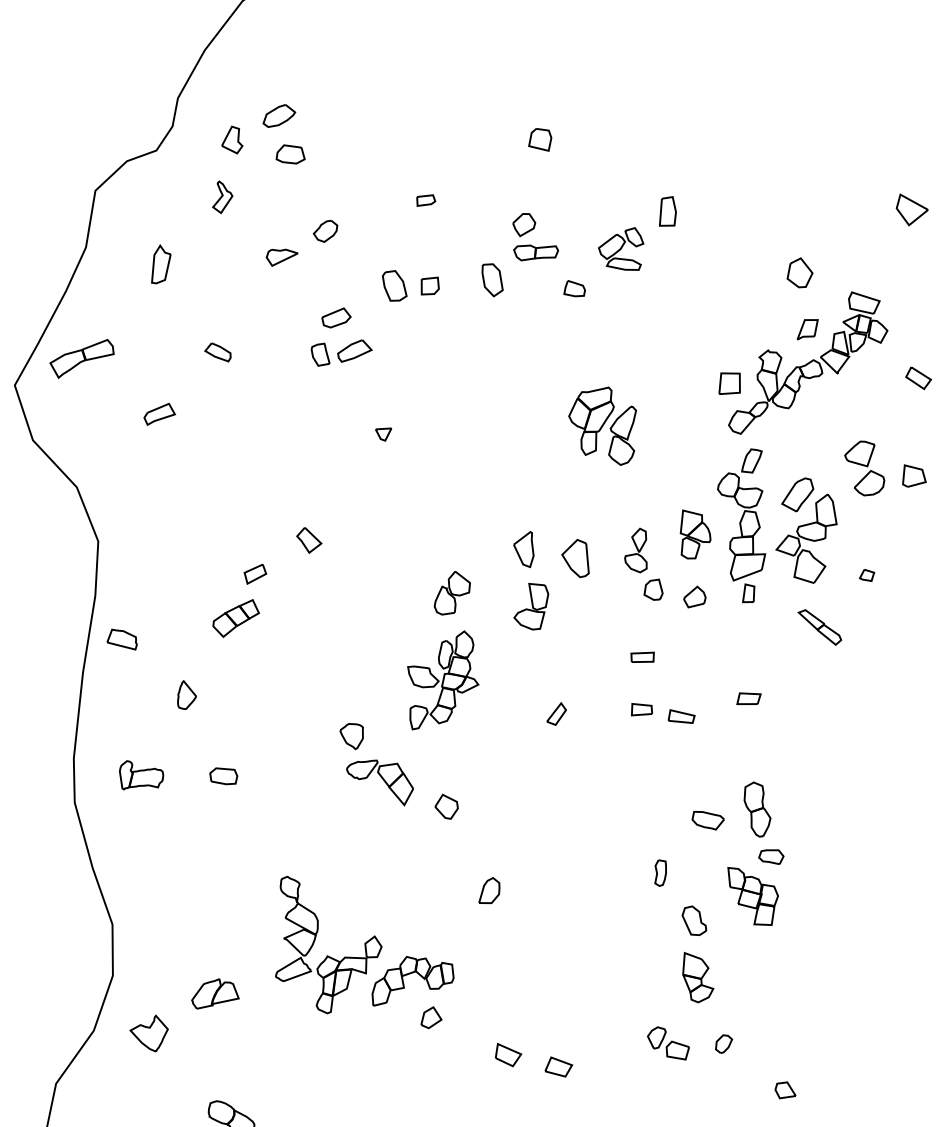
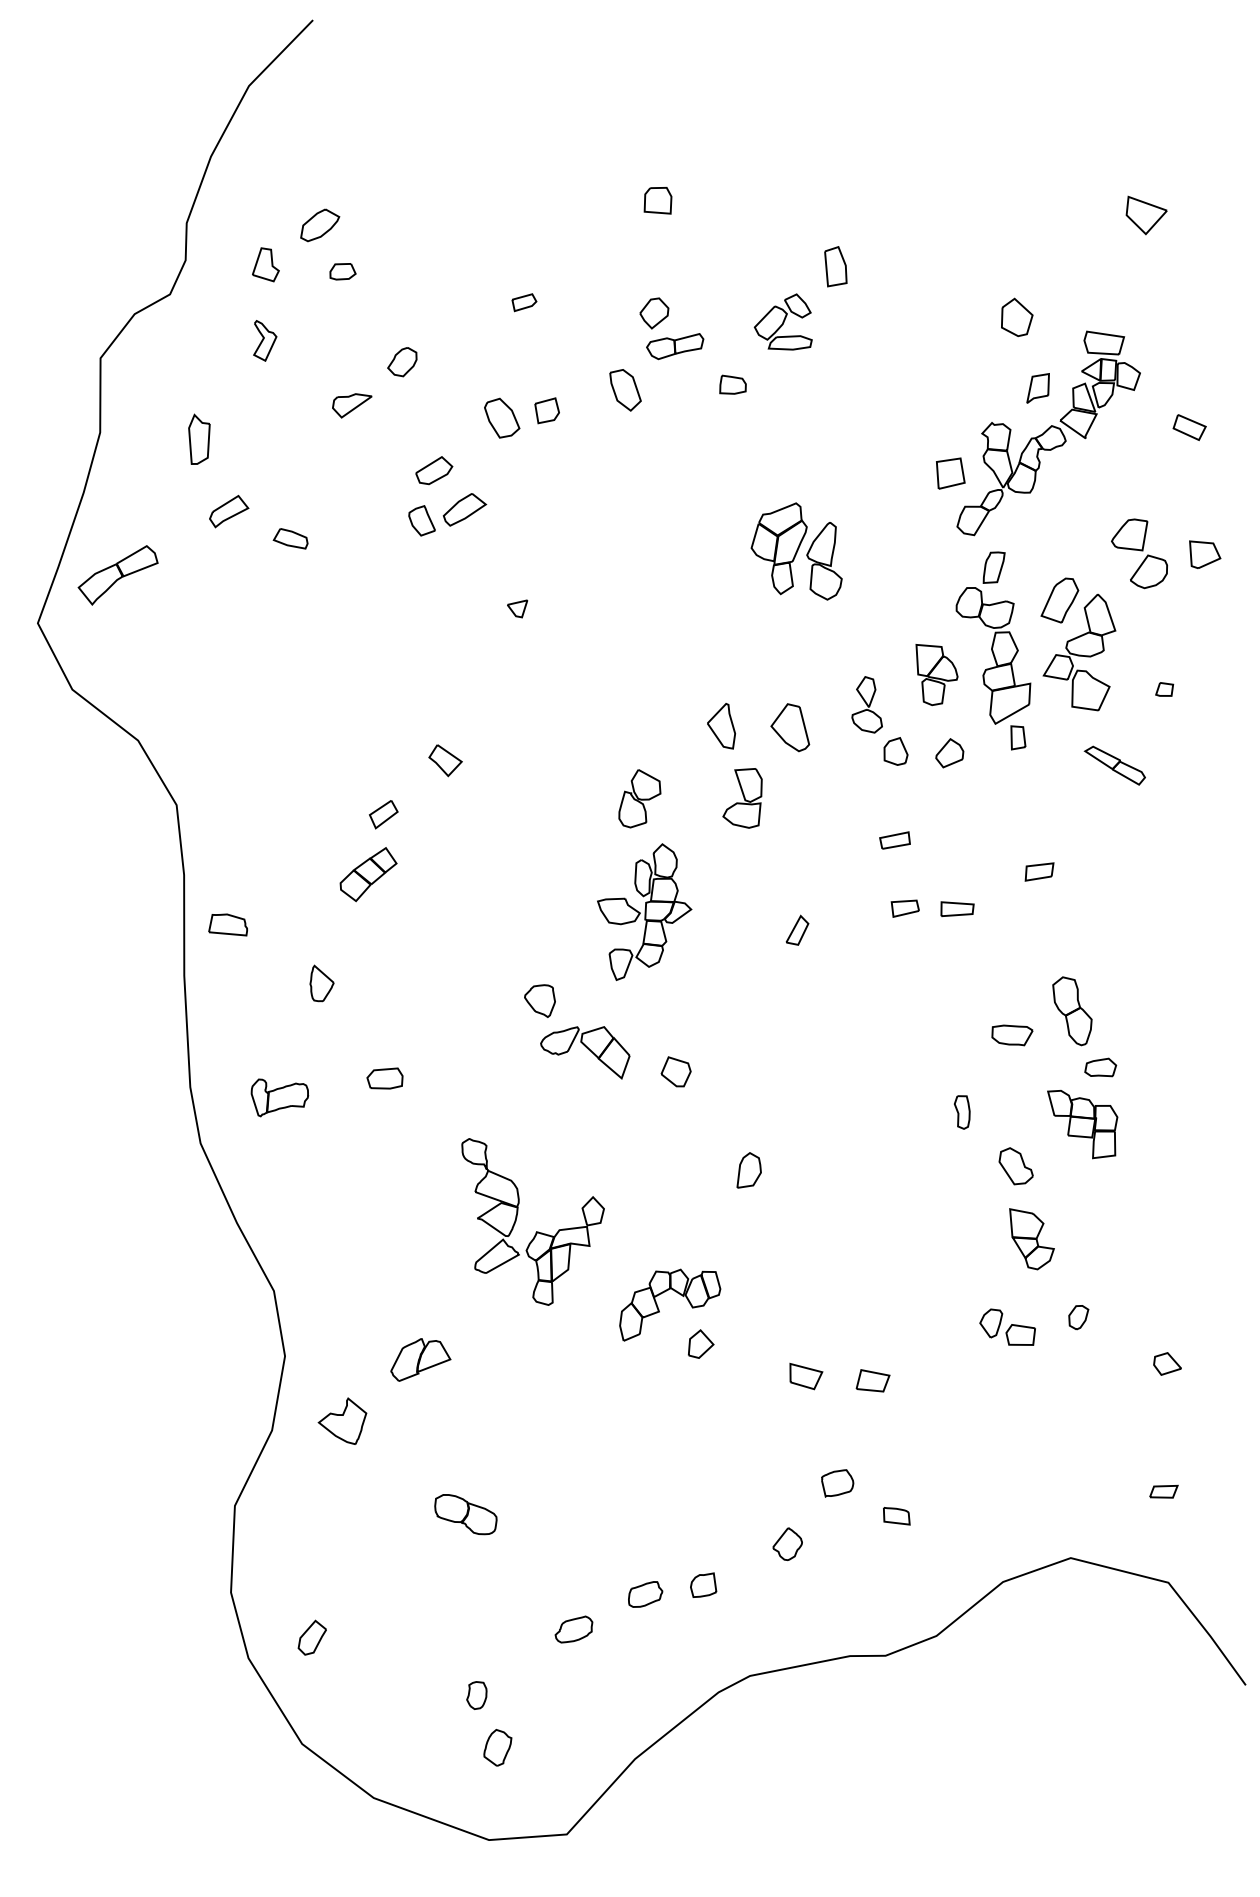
part: (290, 154) -> (342, 271), size x0.7
part: (160, 414) -> (229, 511), moved
part: (327, 955) -> (536, 1231), moved

